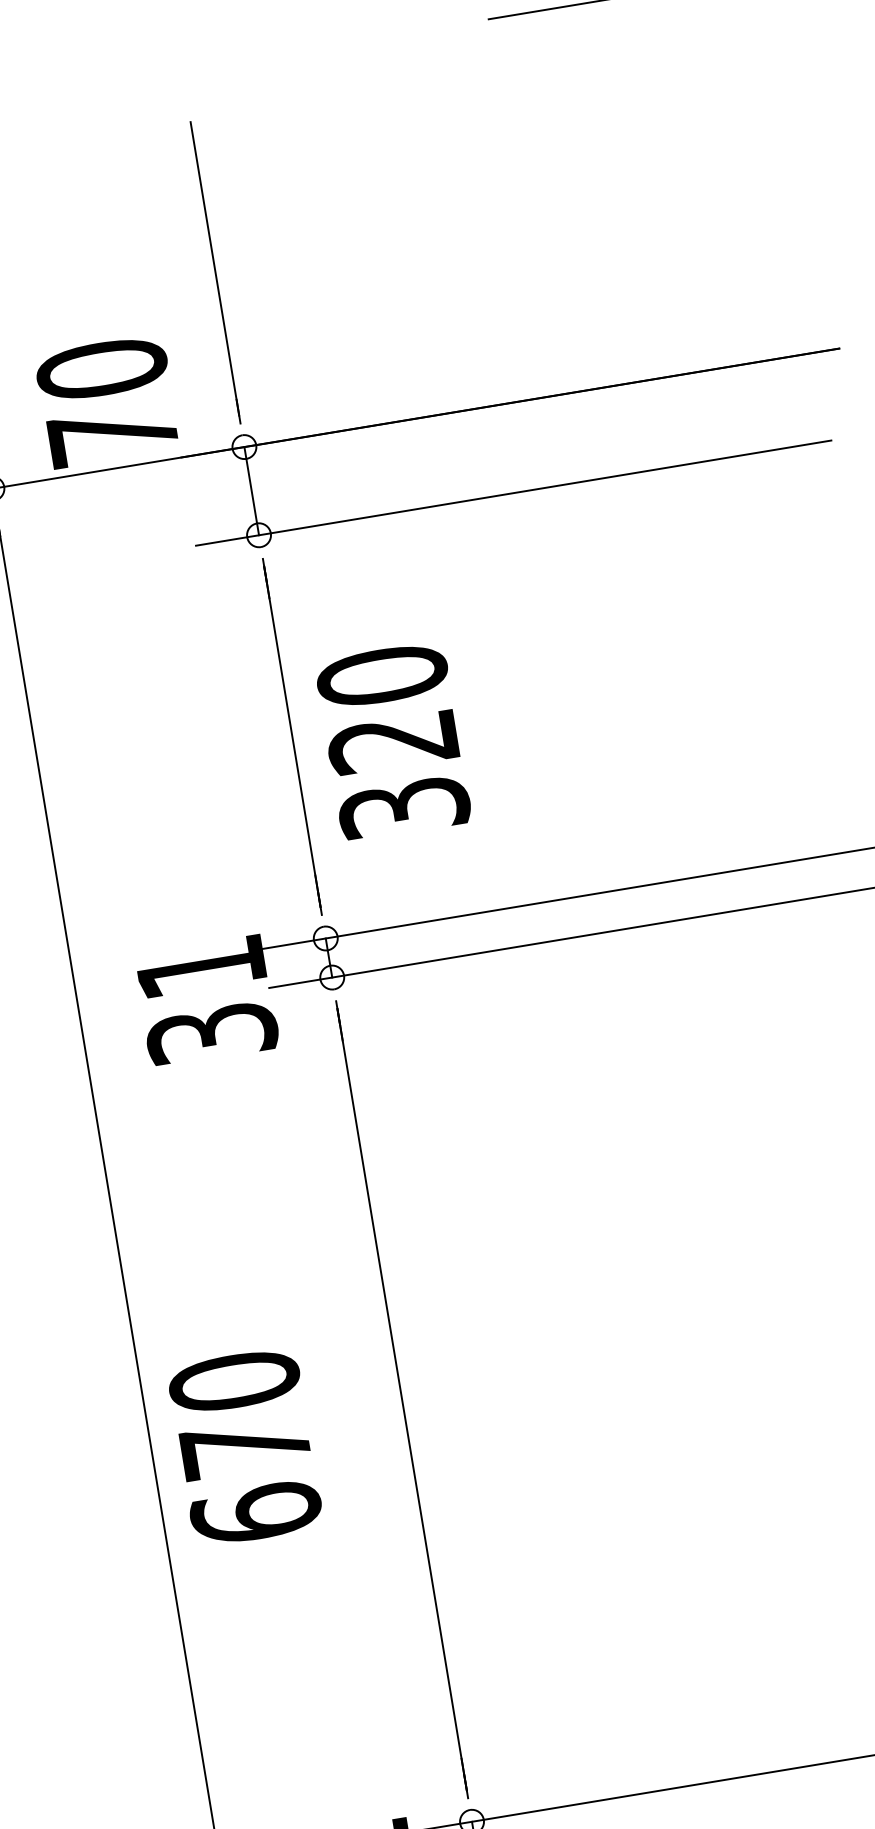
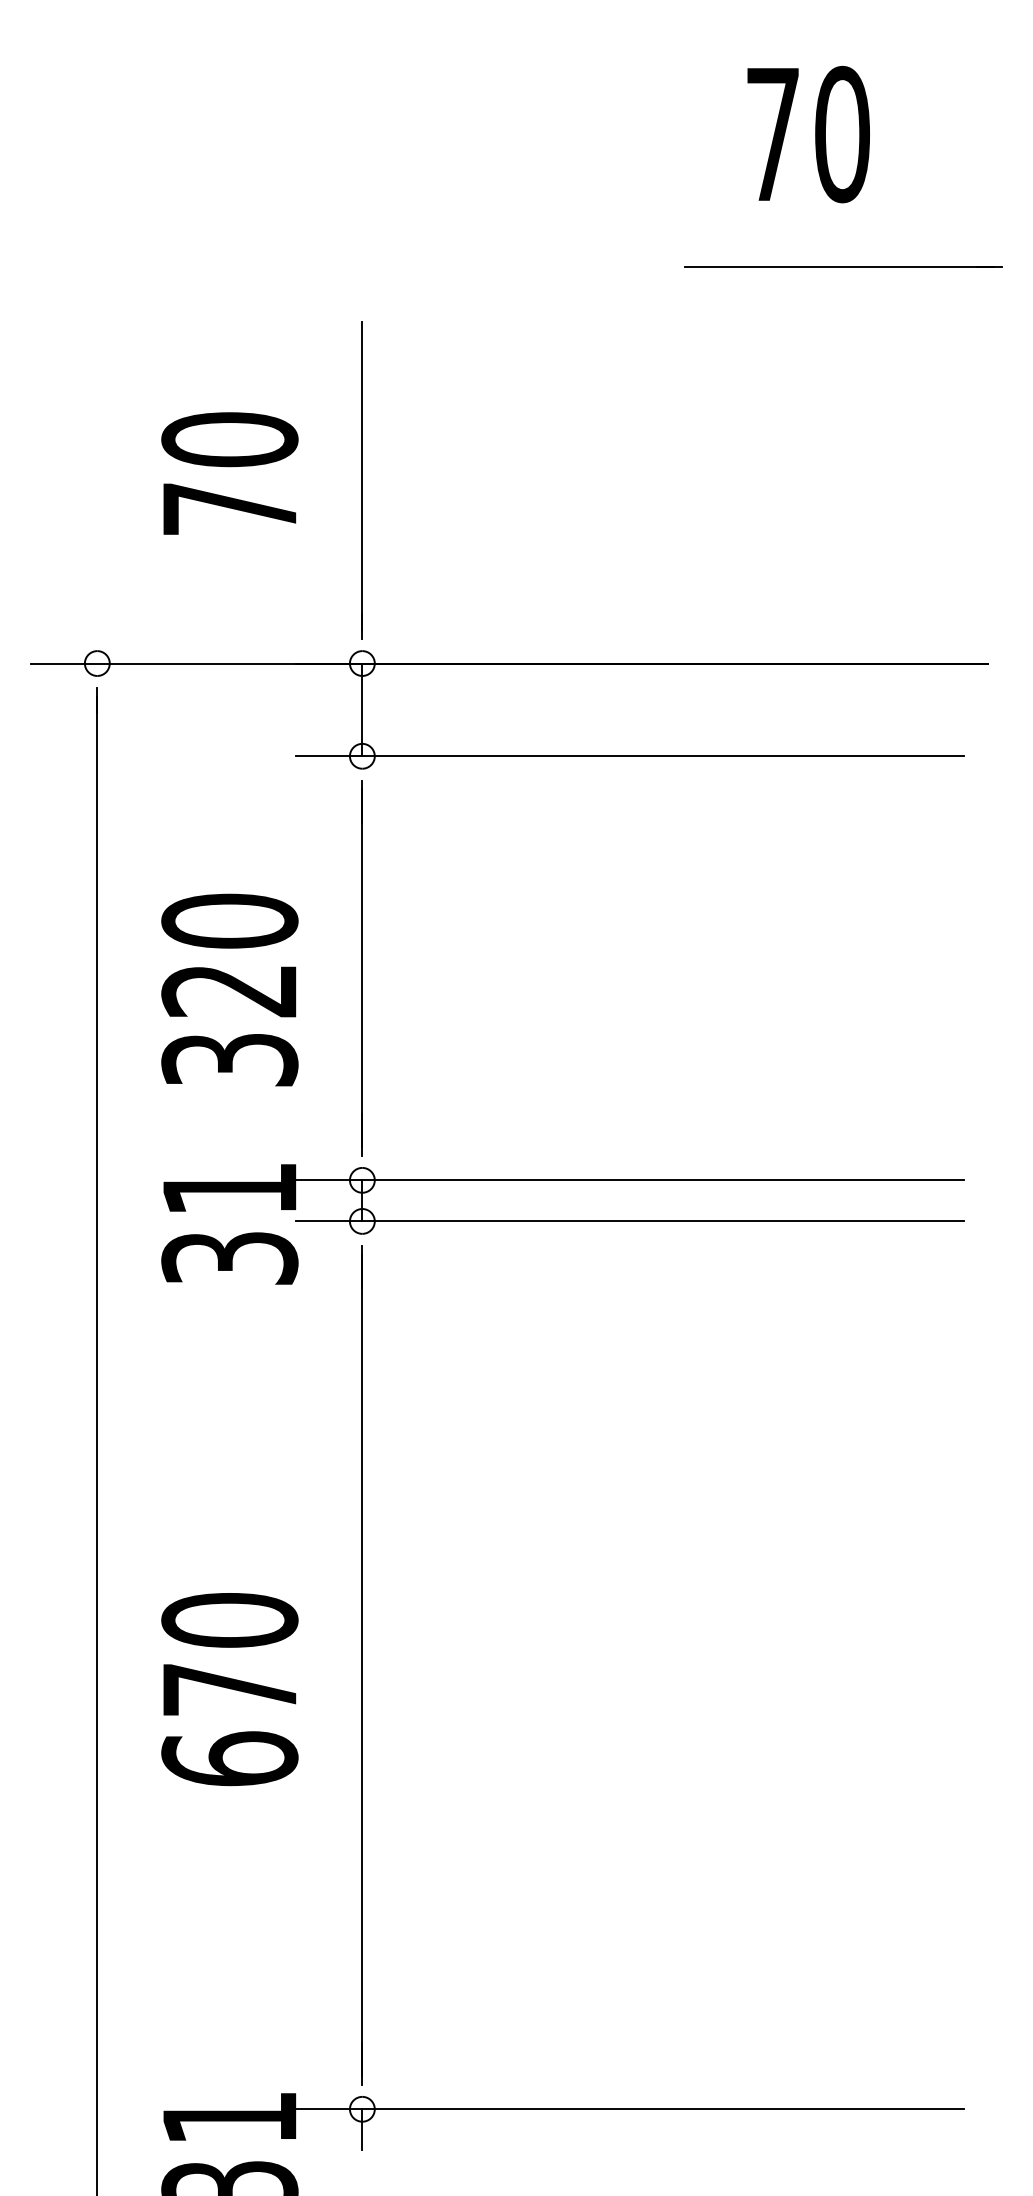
text: (107, 401) -> (229, 473), moved
text: (392, 740) -> (229, 989), moved
text: (245, 1447) -> (229, 1689), moved

